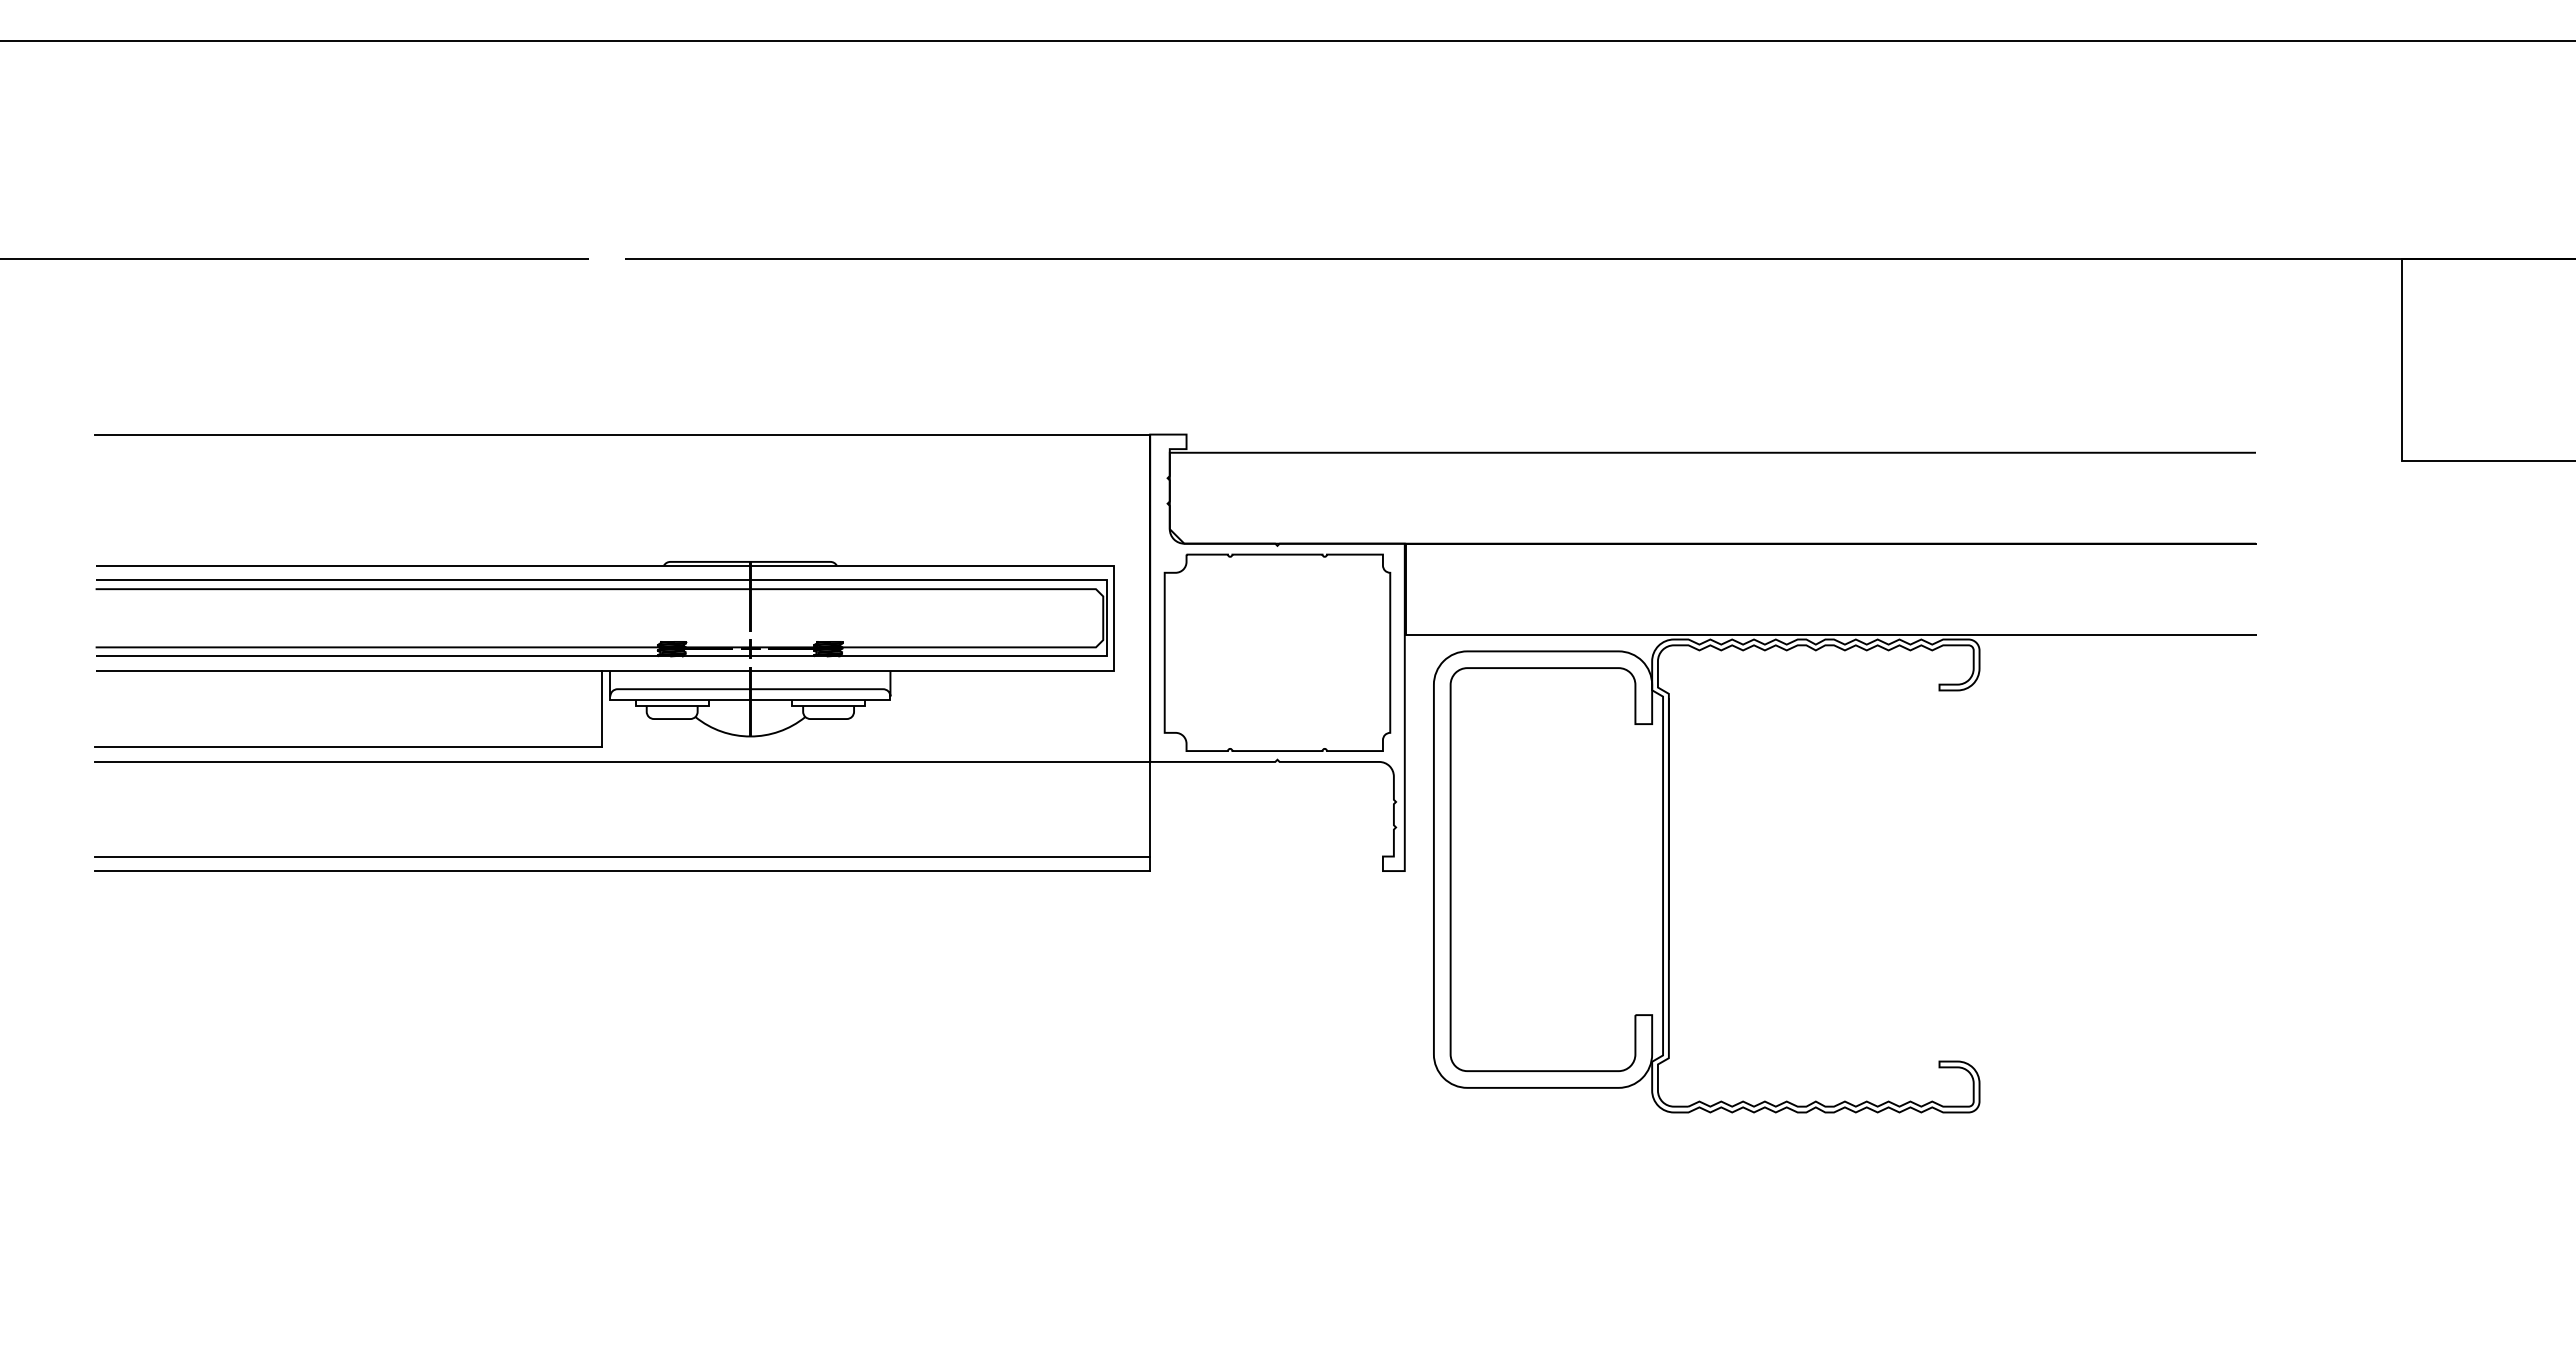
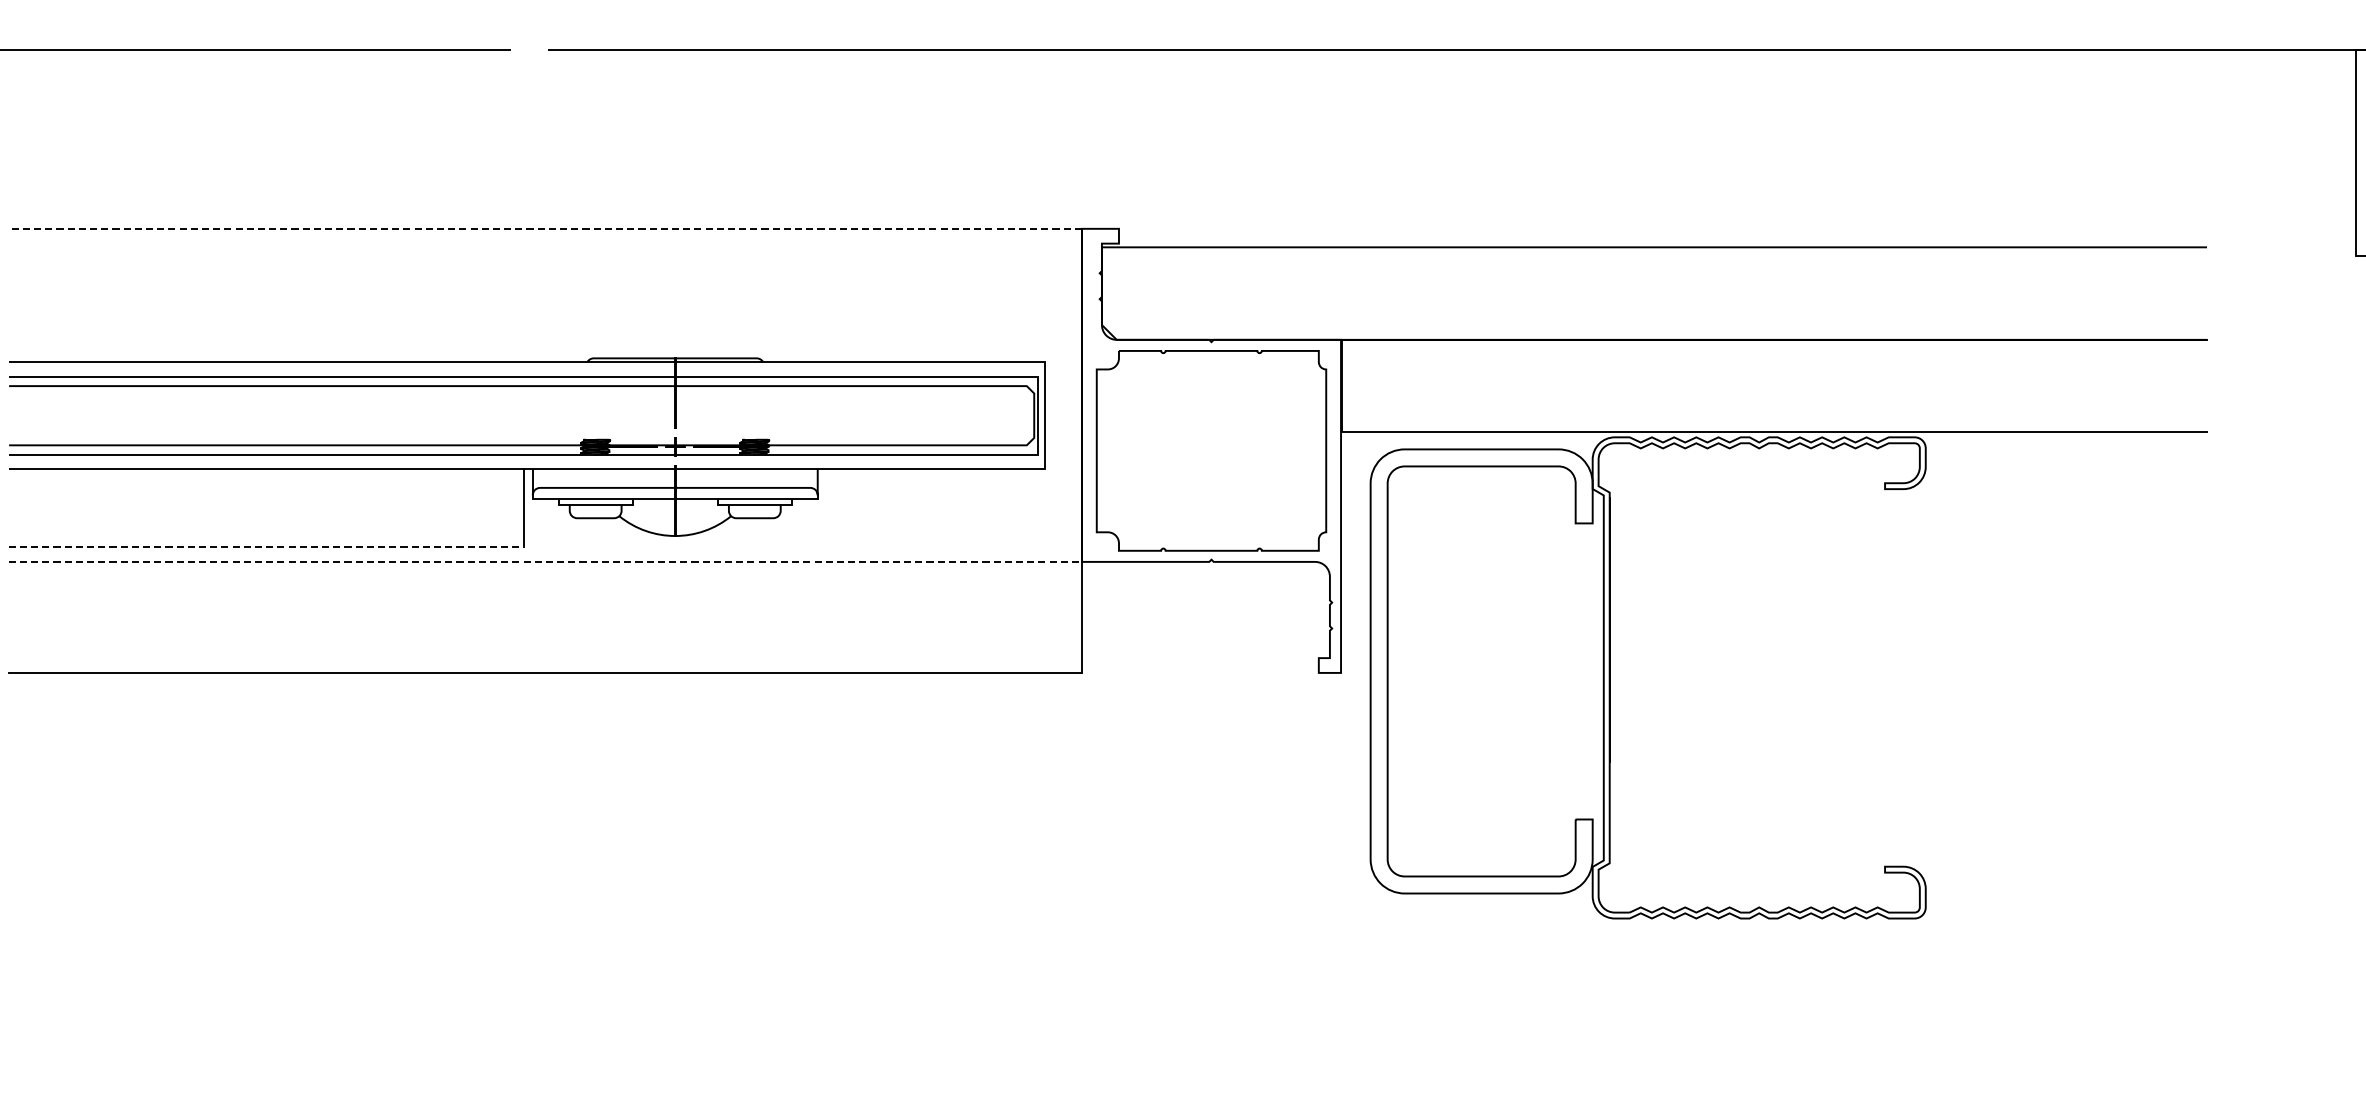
line: (622, 434) -> (545, 228), solid -> dashed
line: (348, 747) -> (266, 547), solid -> dashed
line: (623, 761) -> (546, 561), solid -> dashed
line: (622, 856) -> (545, 658), removed

